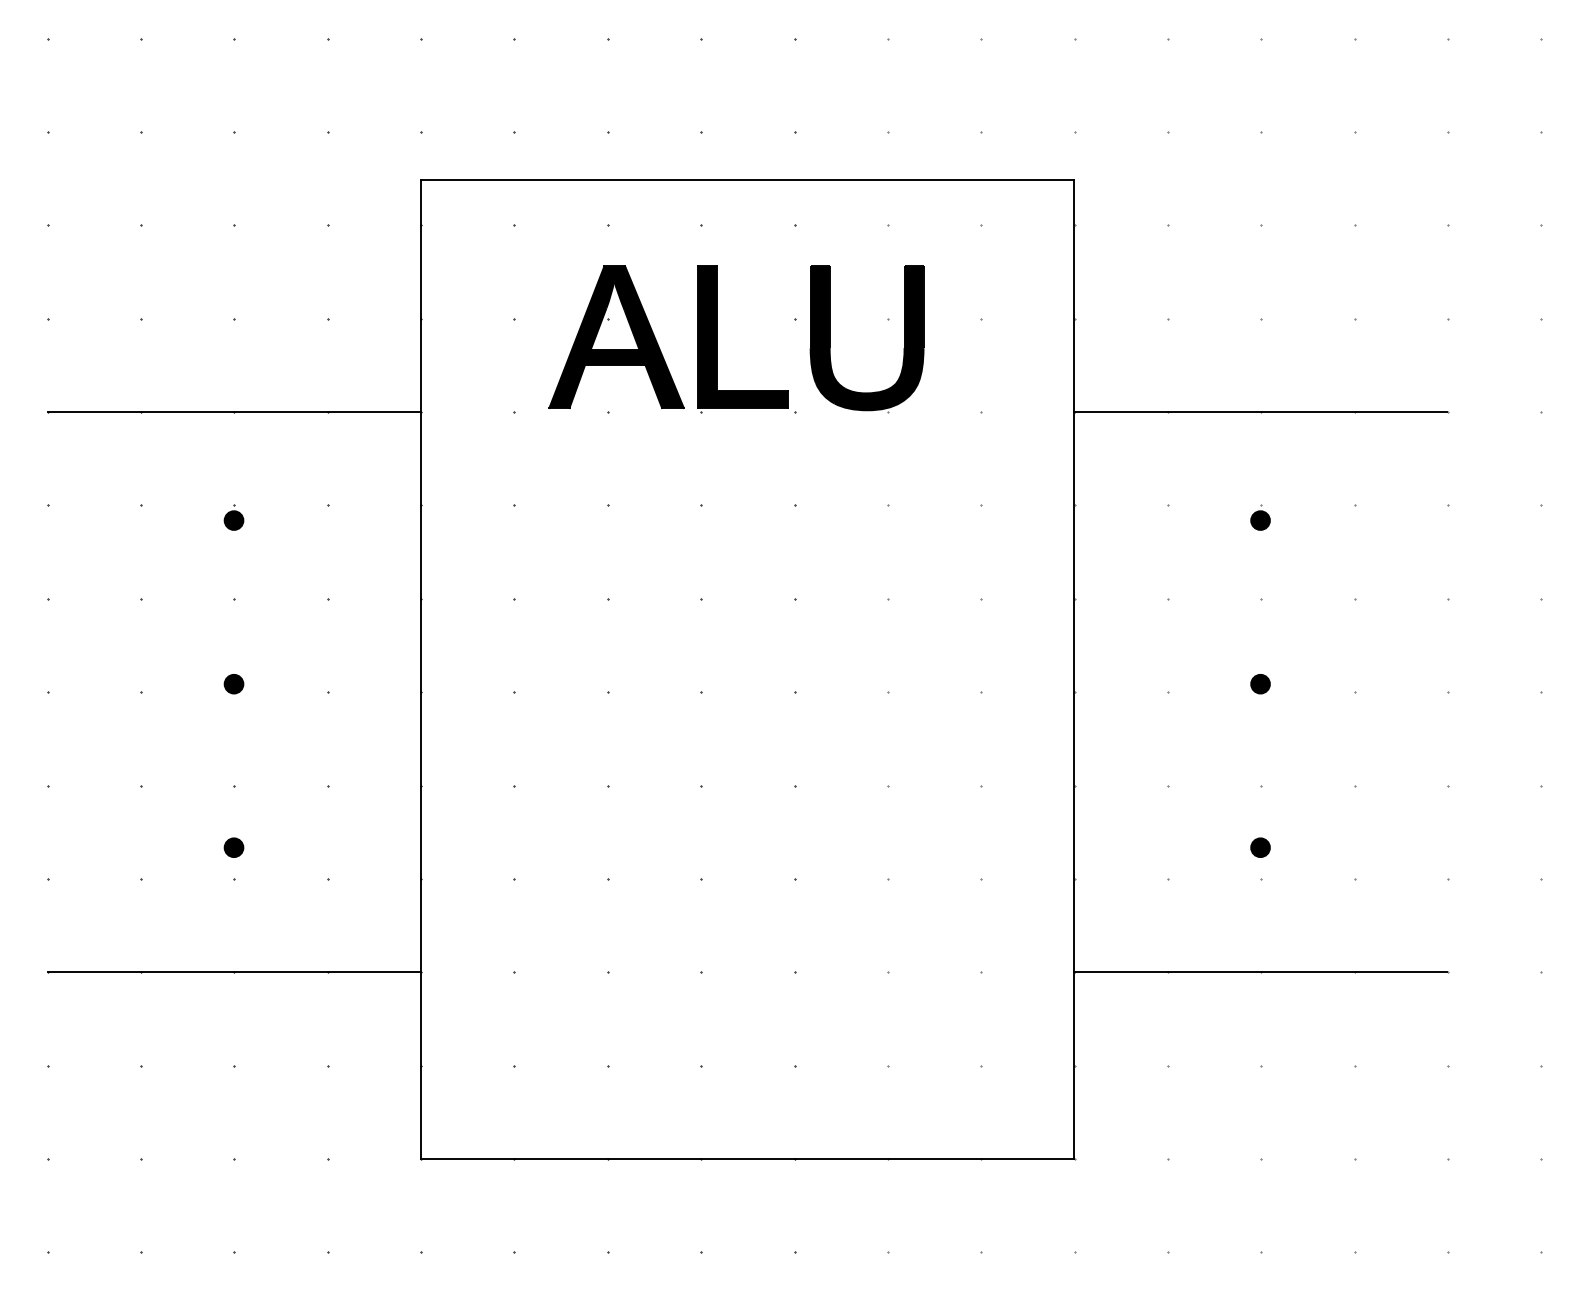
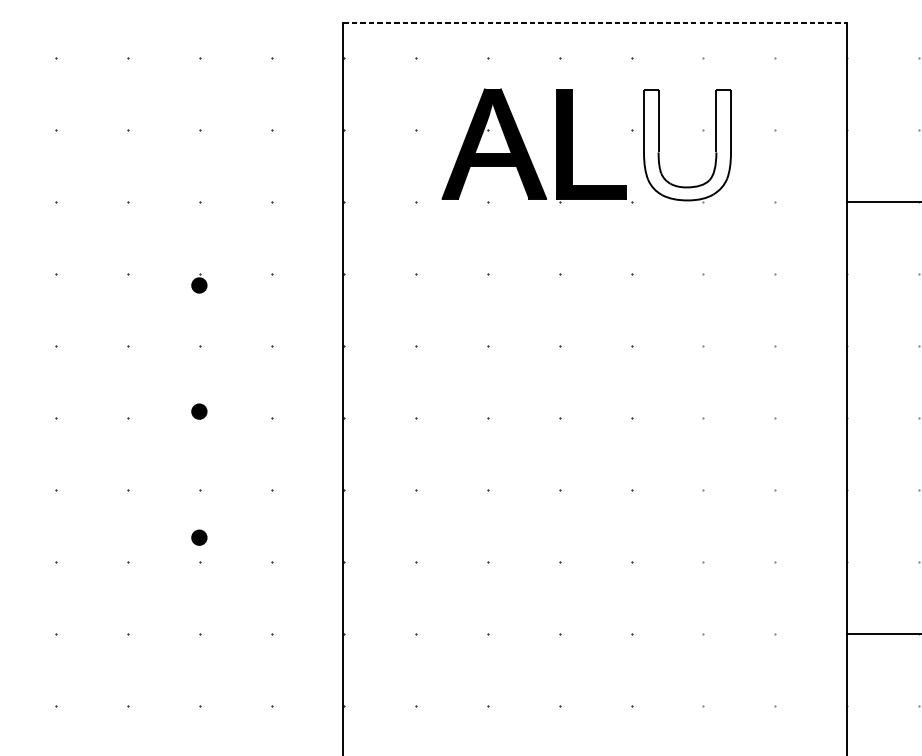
line: (747, 180) -> (595, 23), solid -> dashed
fill: (866, 338) -> (687, 145), removed
line: (233, 412) -> (198, 202), removed
line: (233, 972) -> (198, 633), removed

